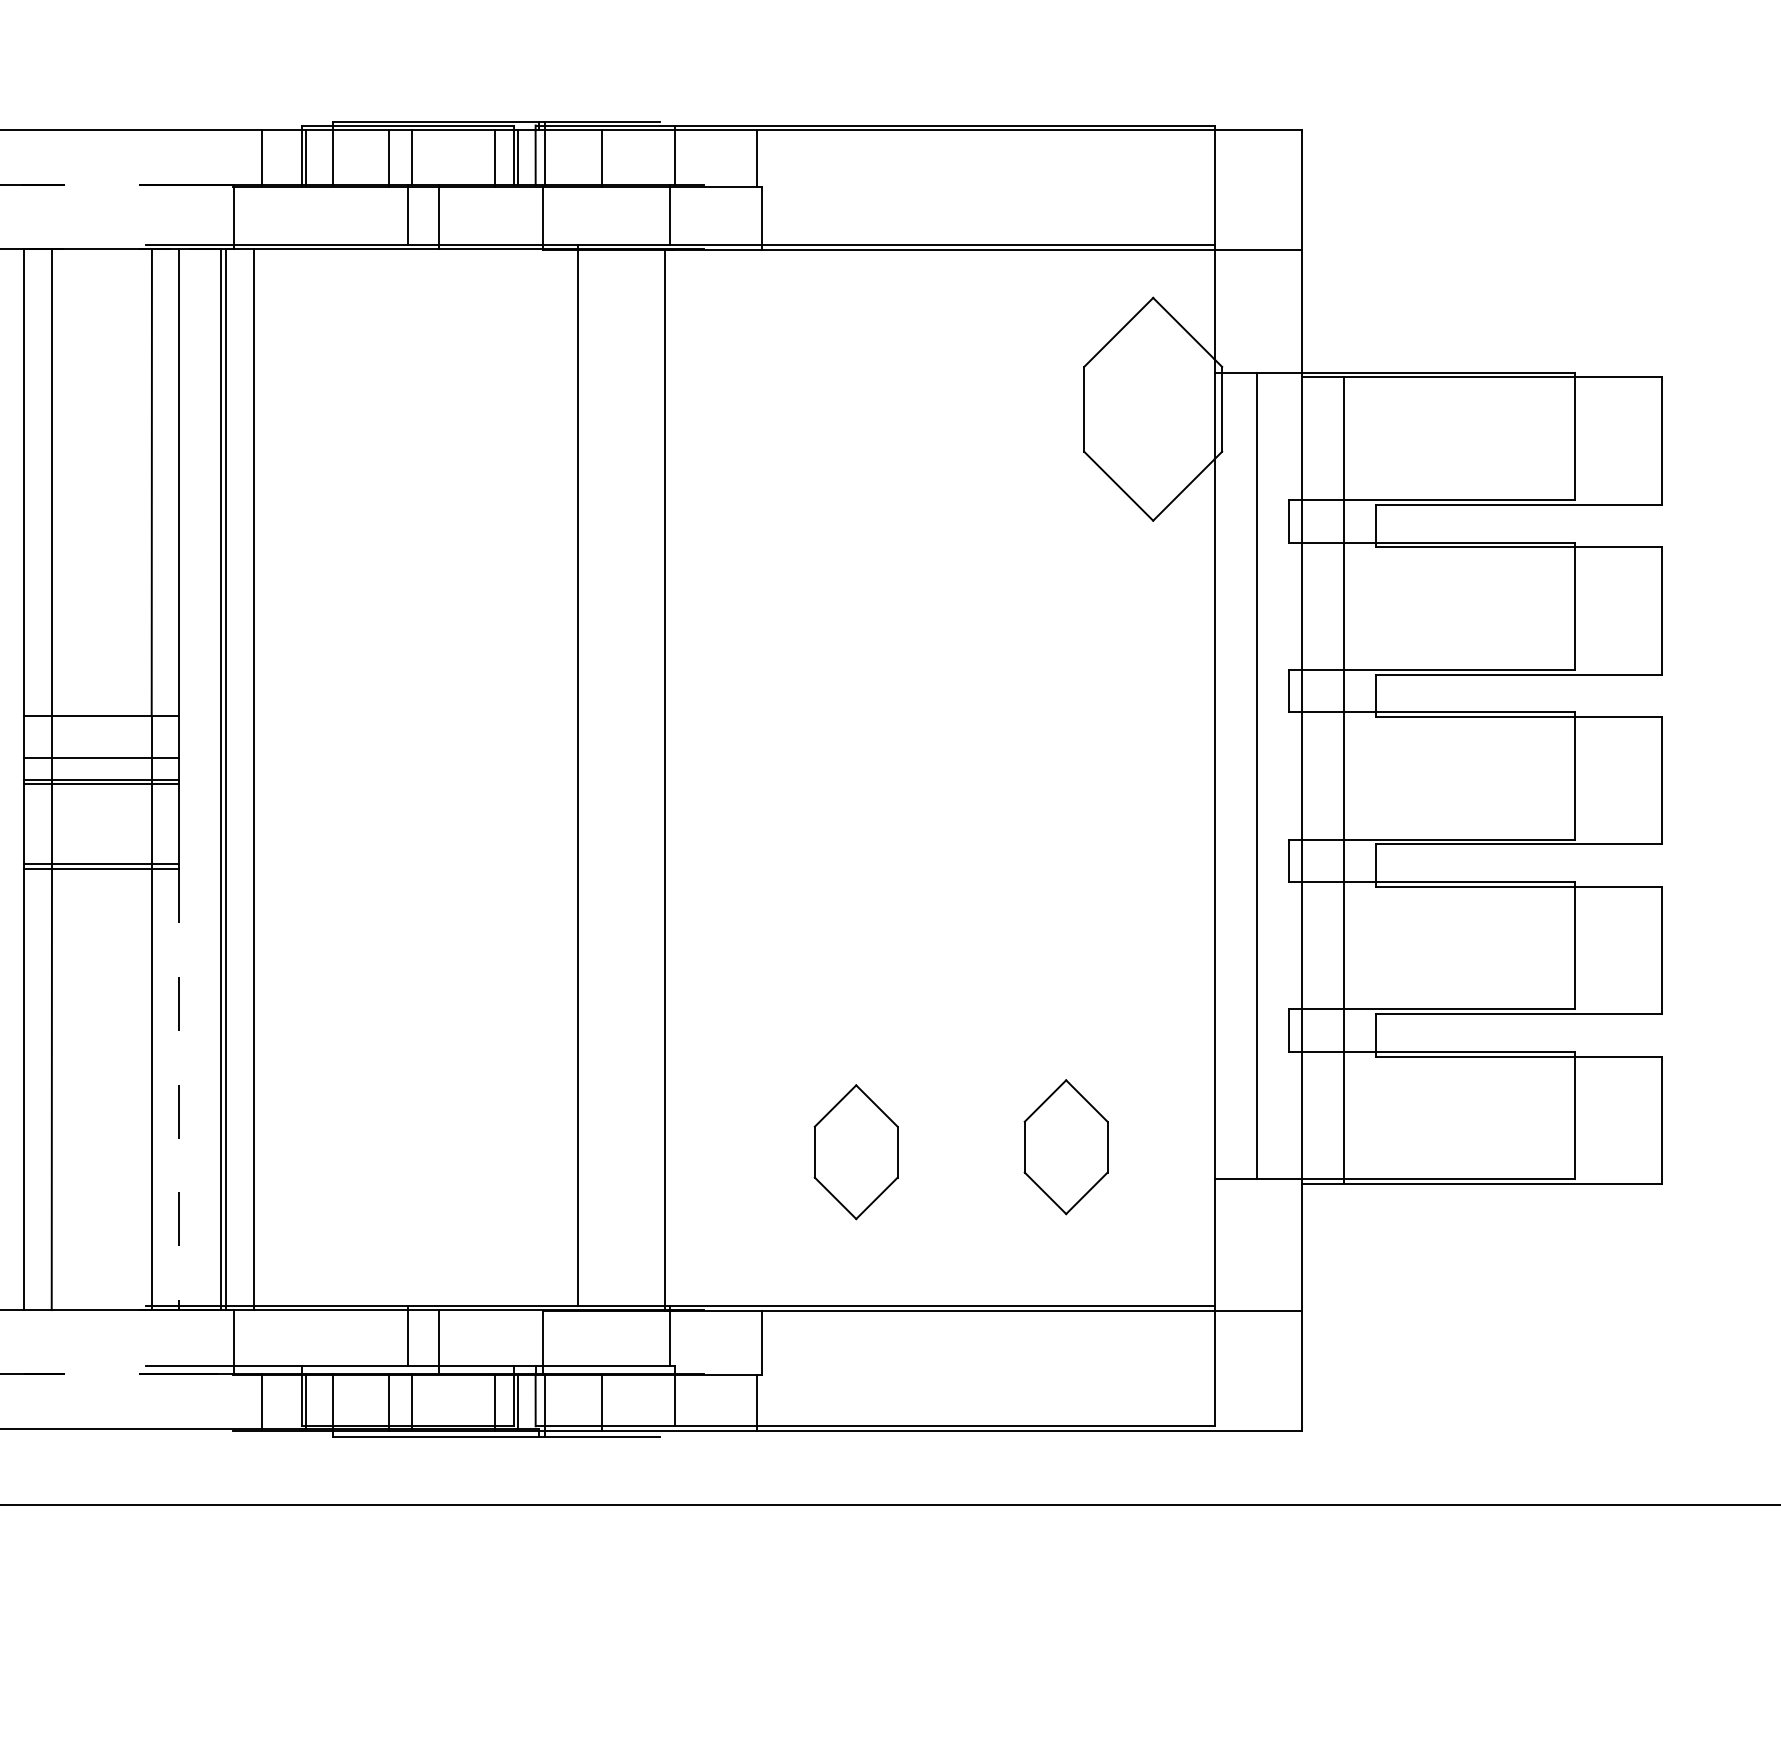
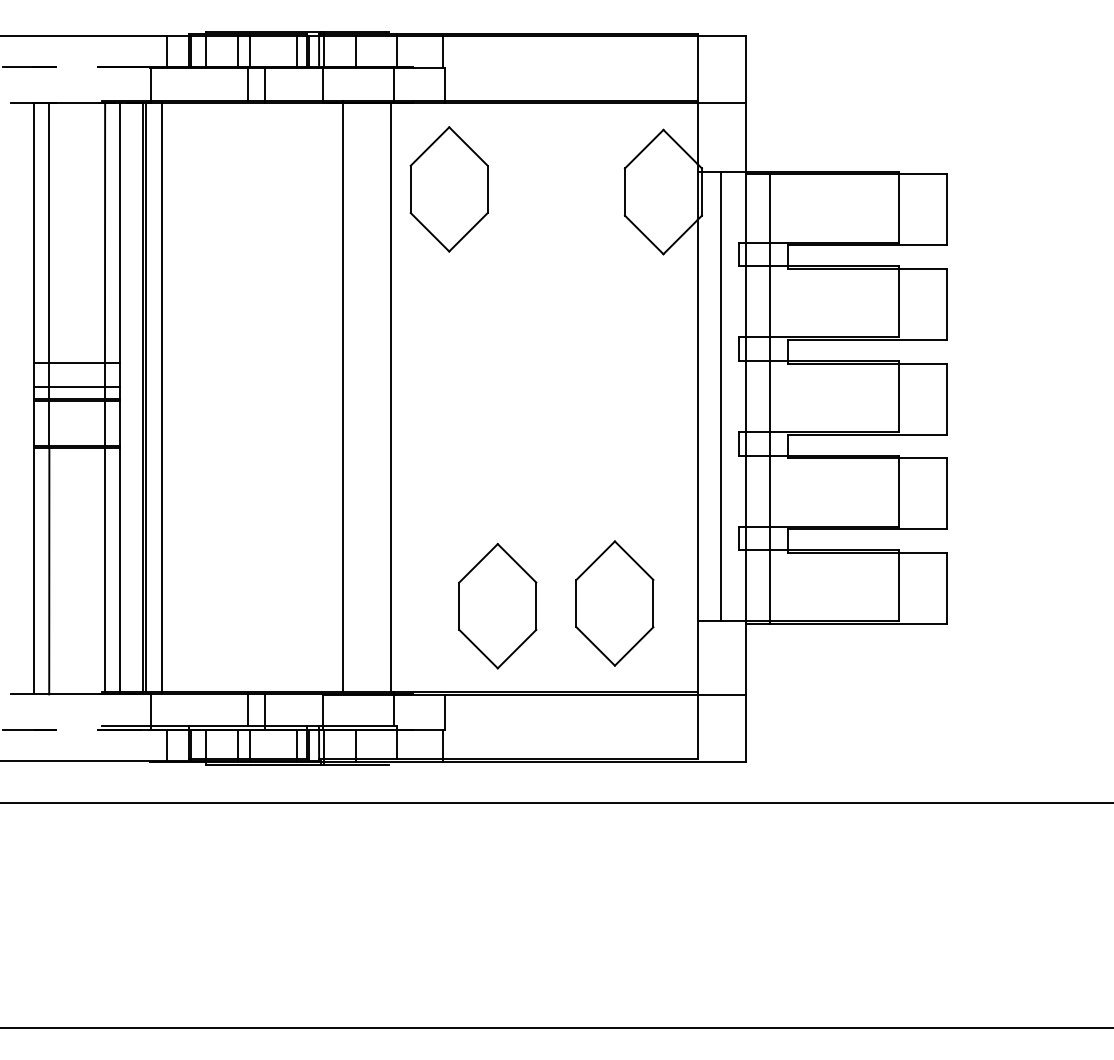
part: (767, 404) -> (448, 189), added
line: (179, 1087) -> (120, 570), dashed -> solid
part: (1065, 1147) -> (614, 603), size x1.67
part: (855, 1152) -> (497, 606), size x1.67

